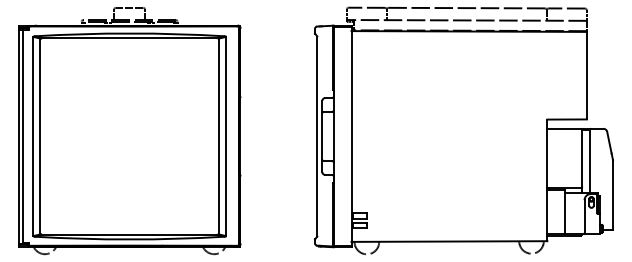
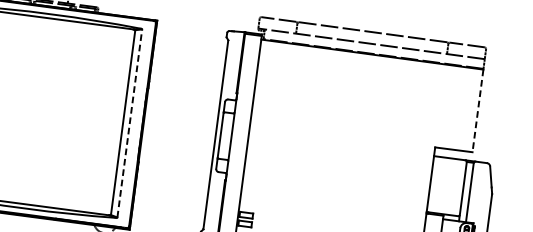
line: (586, 75) -> (477, 110), solid -> dashed
line: (226, 136) -> (130, 123), solid -> dashed

